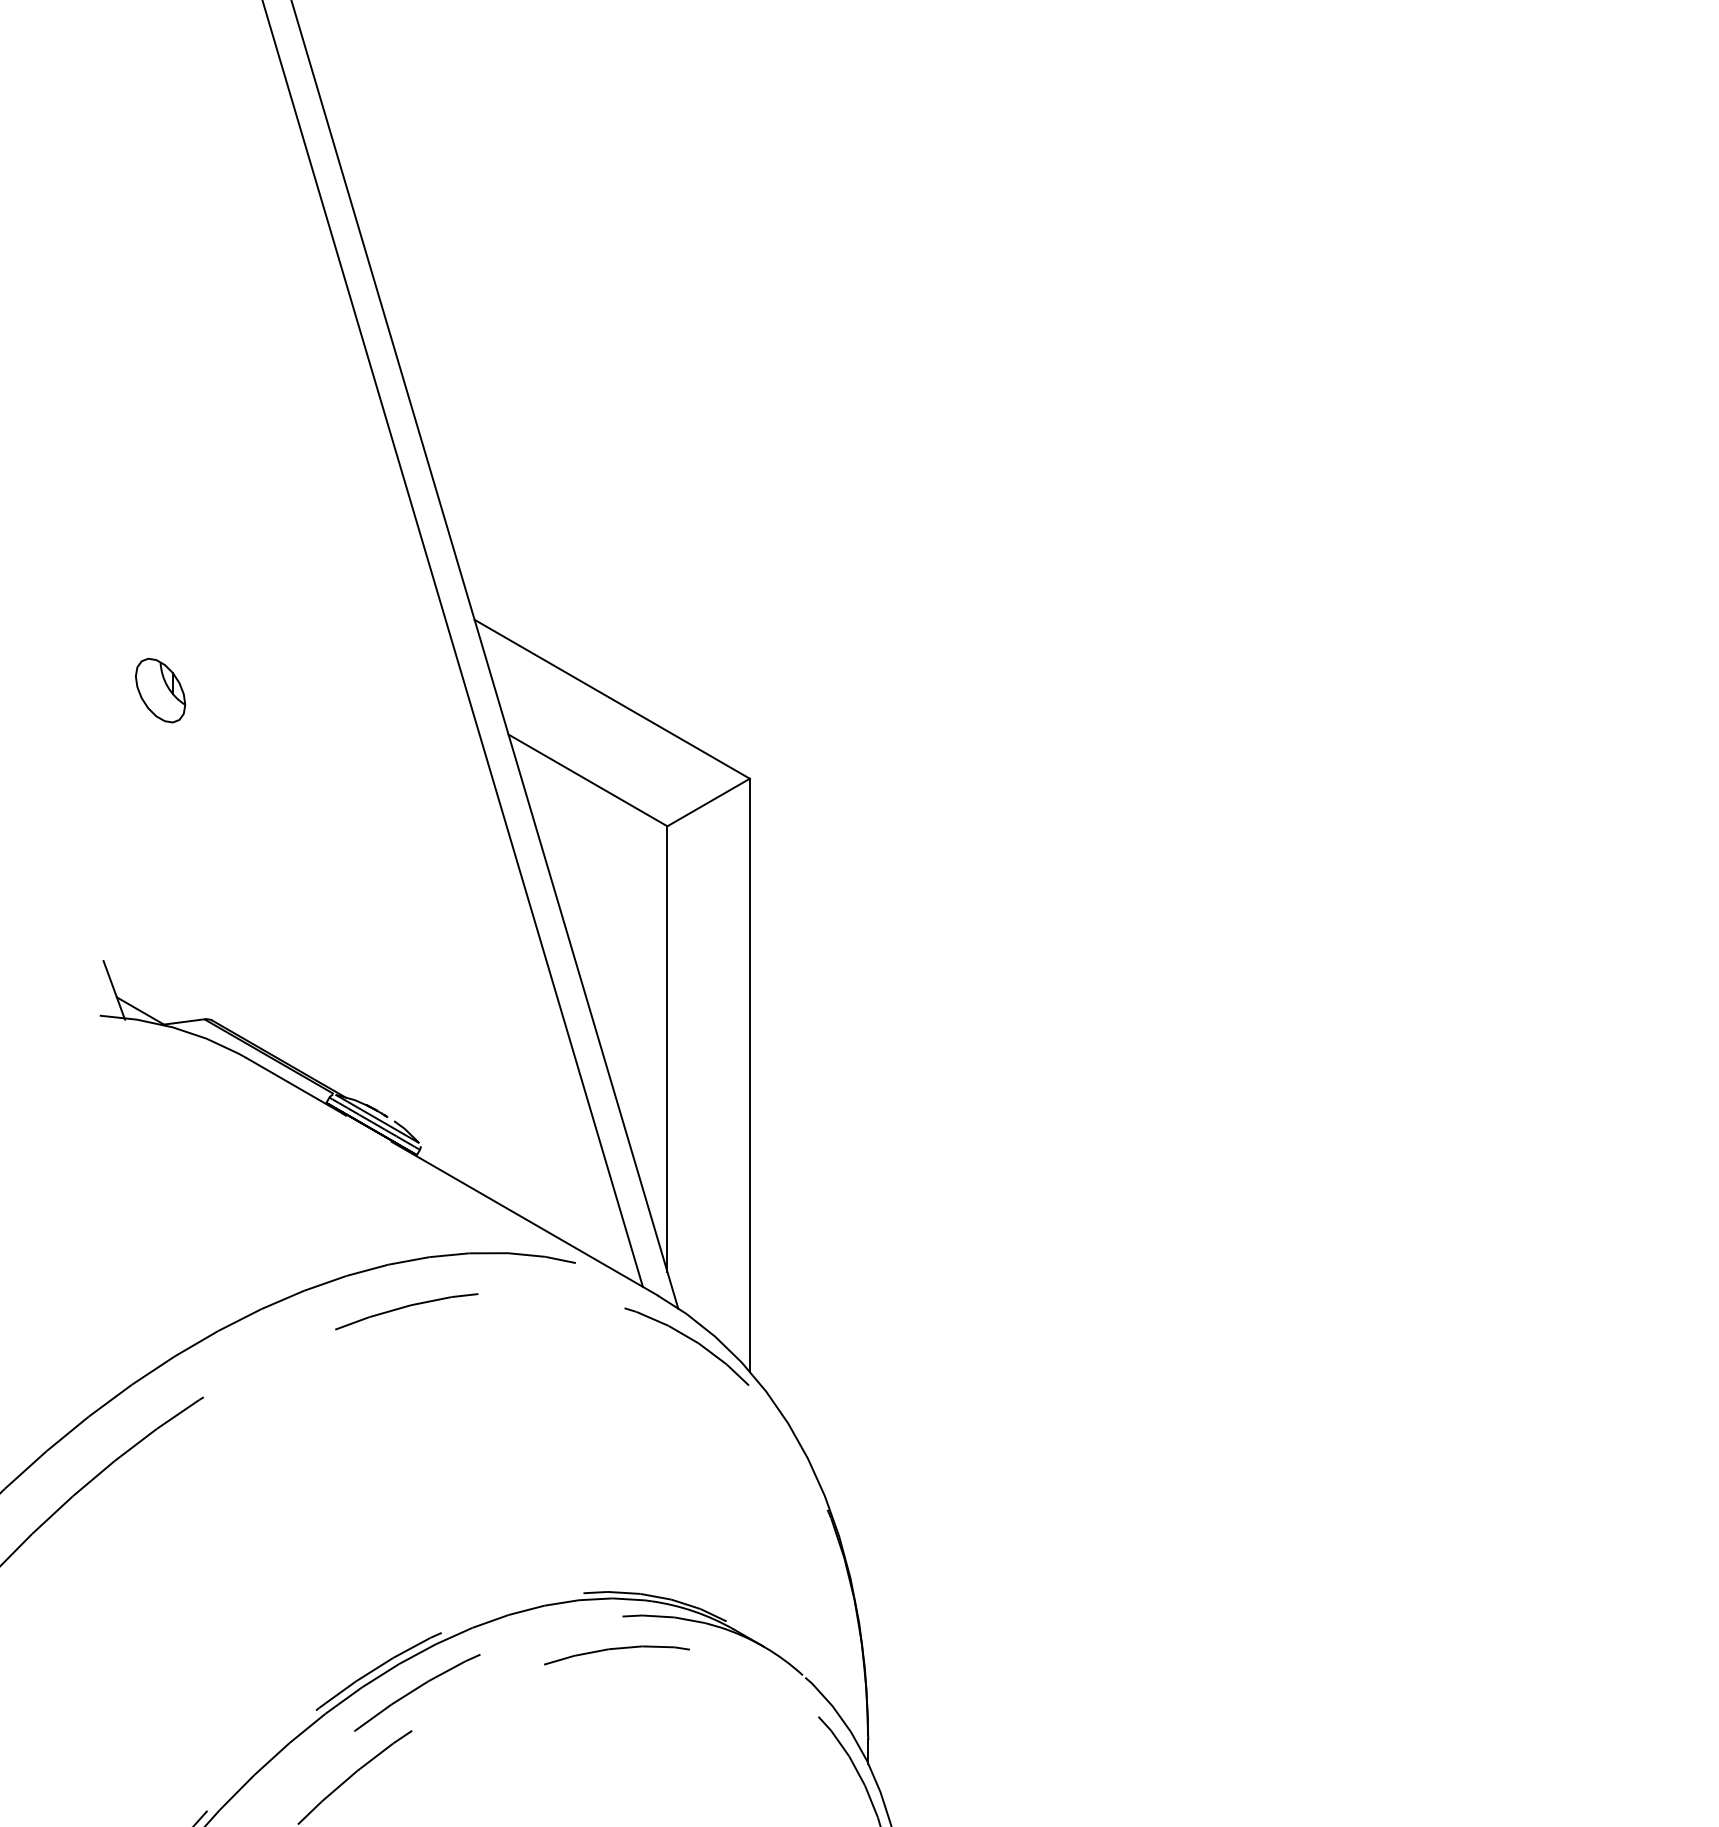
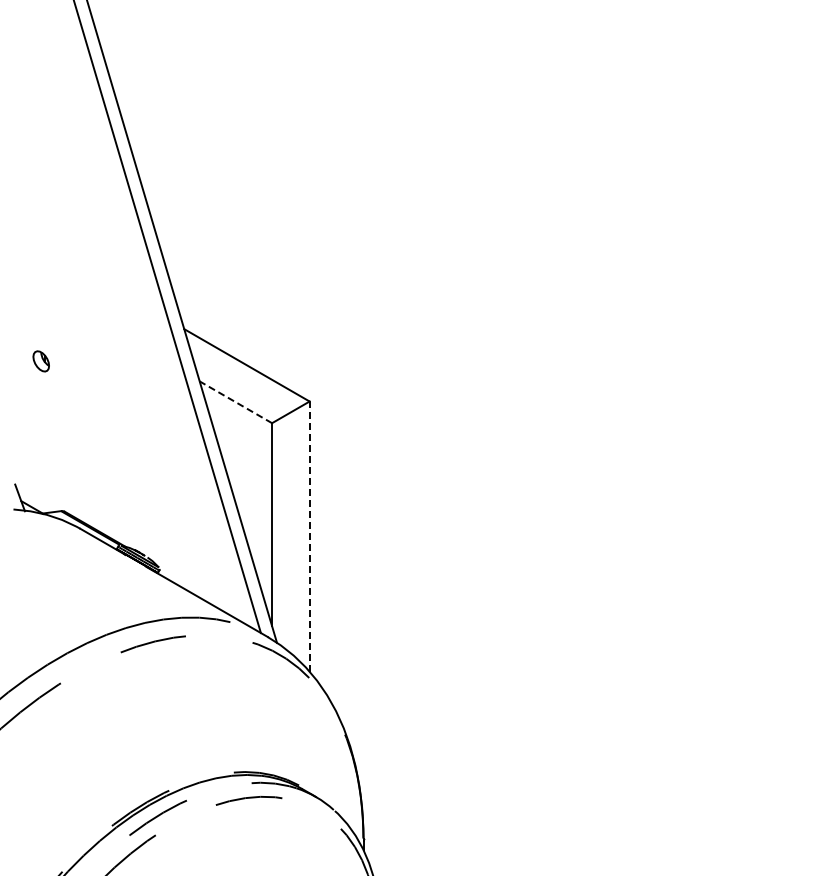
part: (161, 690) -> (41, 361), size x0.7
line: (587, 780) -> (235, 402), solid -> dashed
line: (749, 1074) -> (309, 536), solid -> dashed

